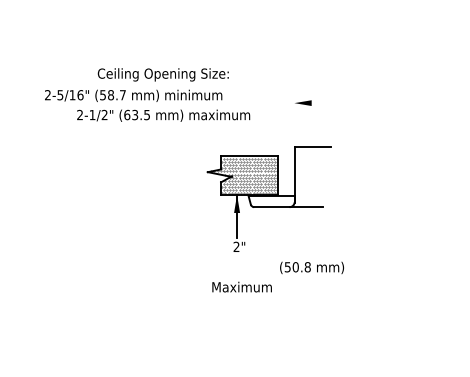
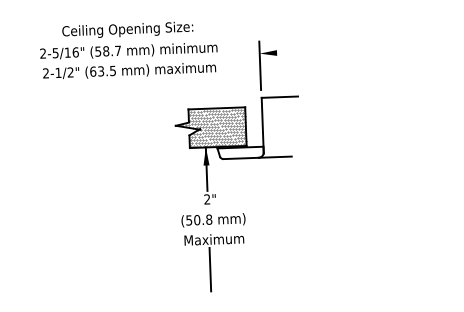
text: (133, 95) -> (128, 50), moved
line: (294, 115) -> (260, 65), added
text: (311, 267) -> (212, 219), moved
line: (237, 316) -> (210, 268), added

